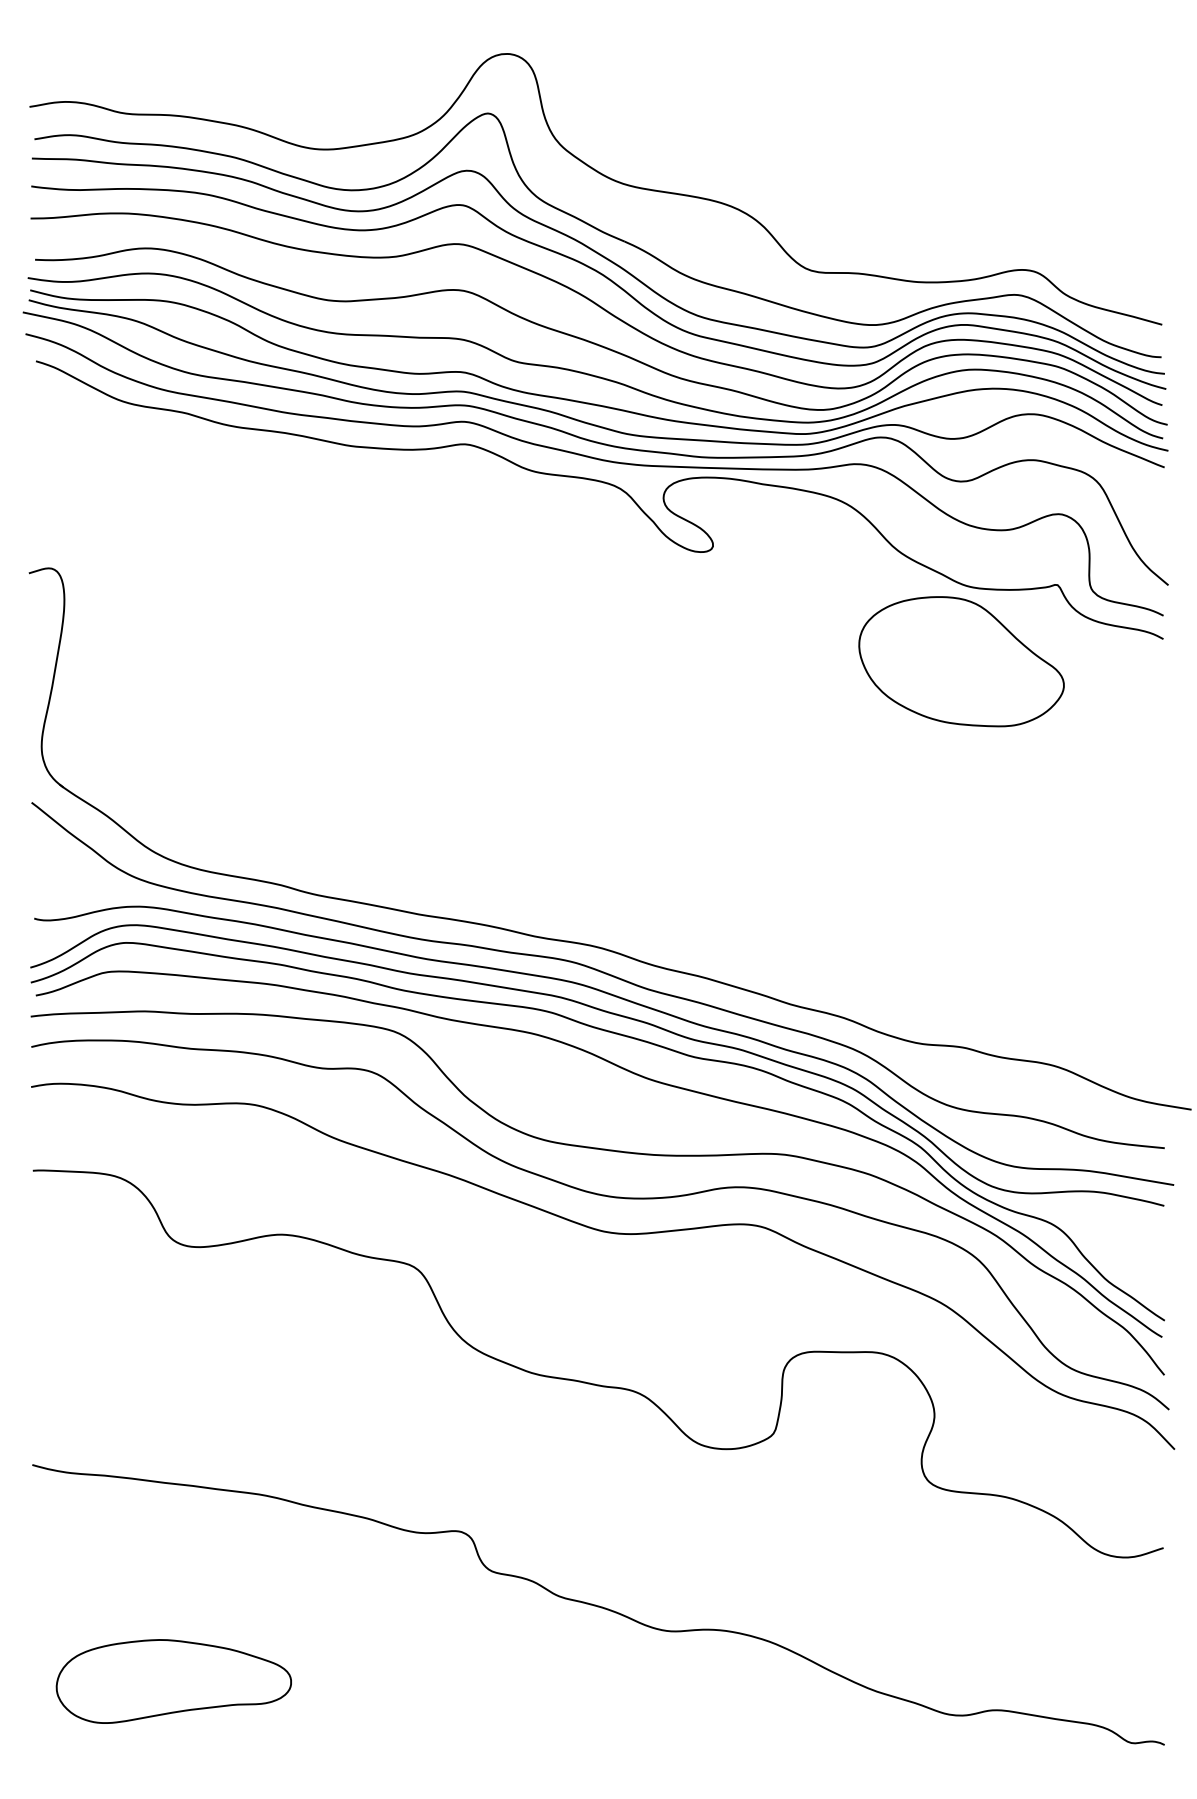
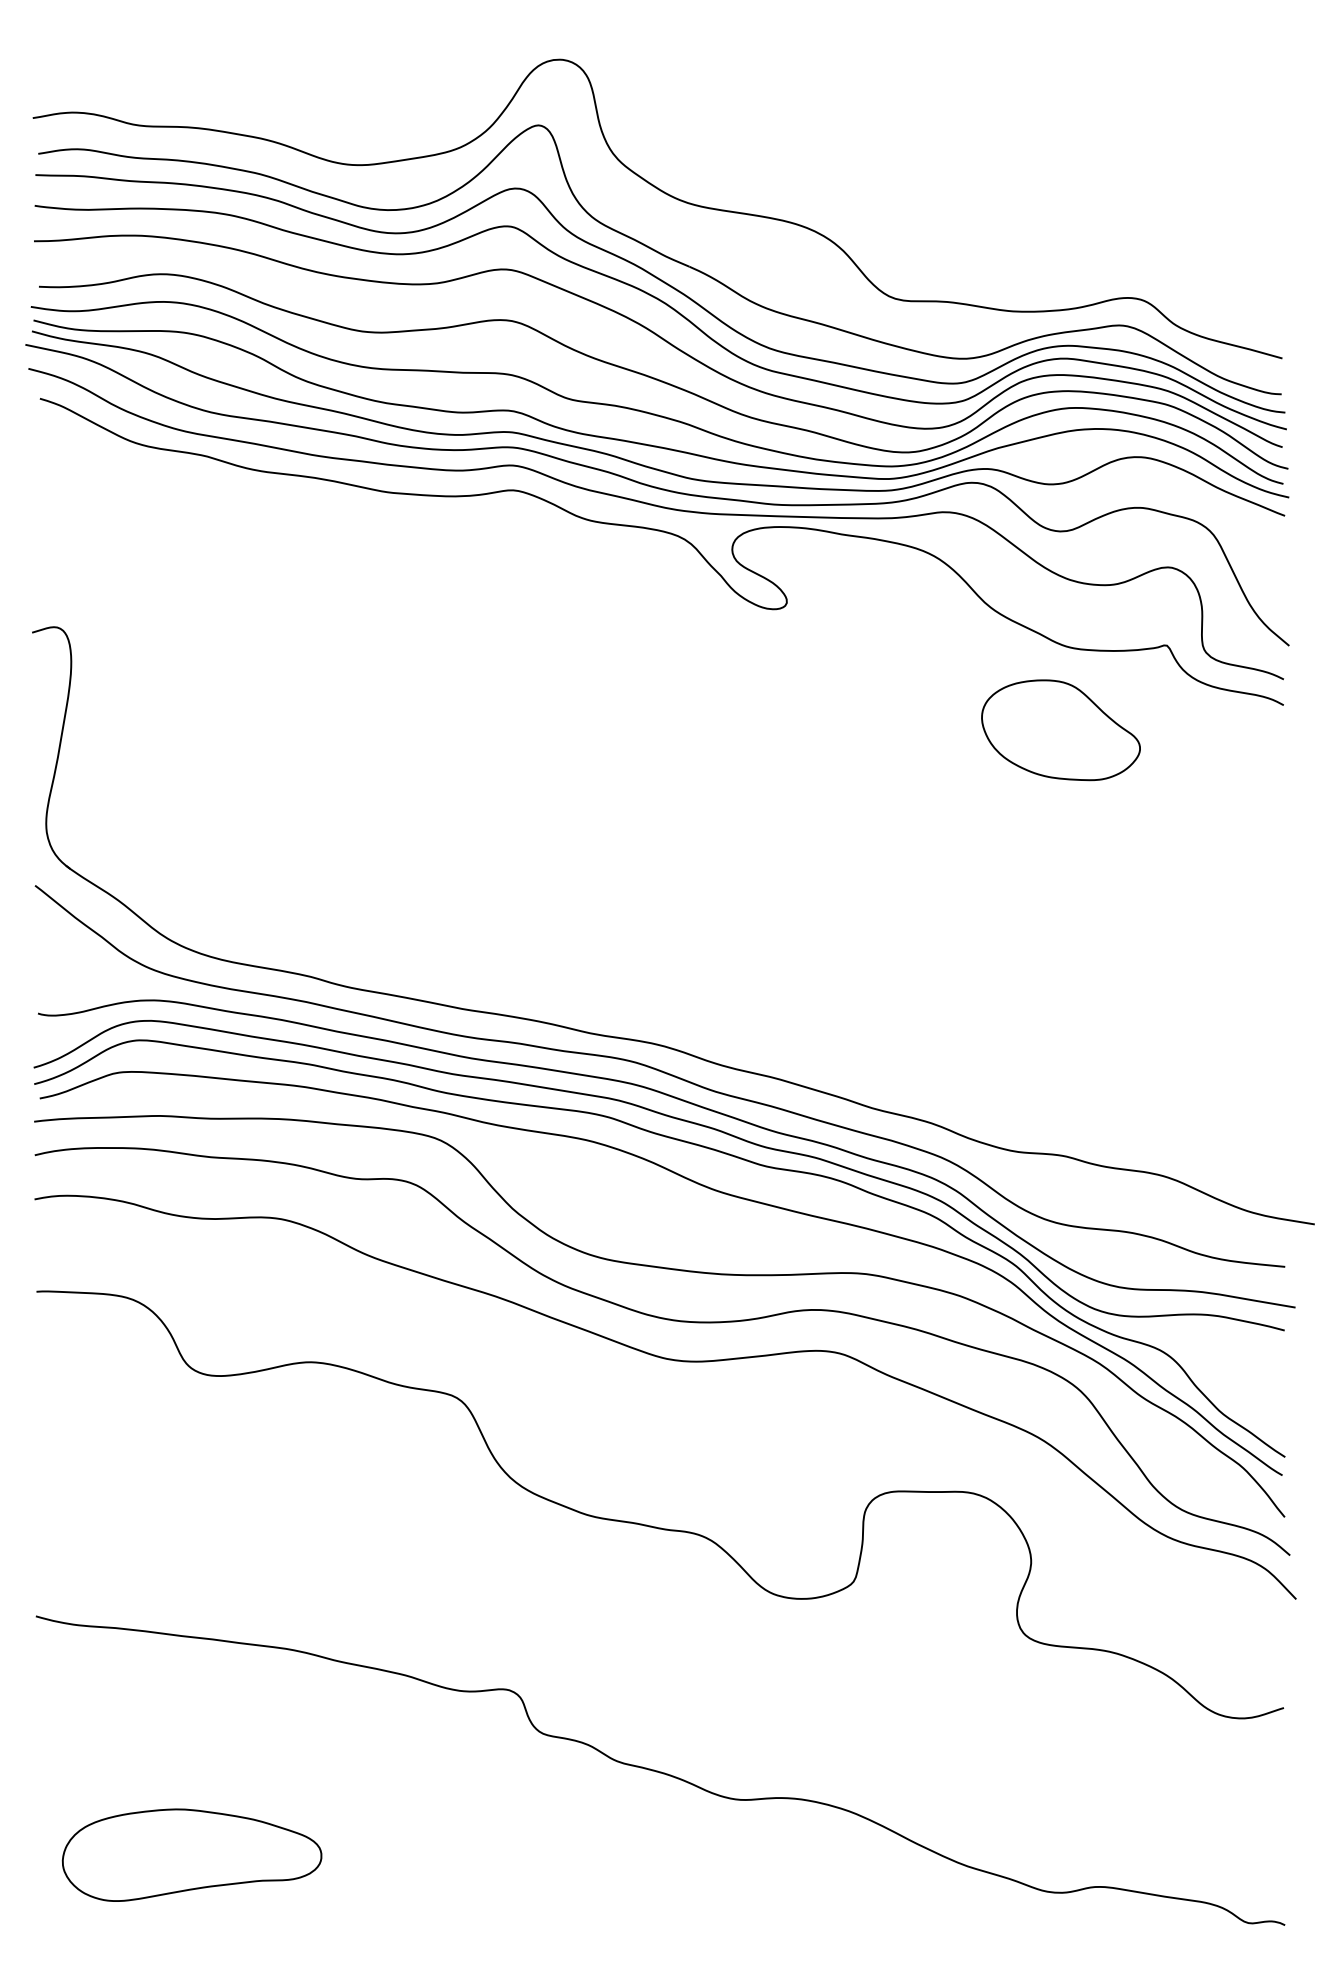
part: (961, 661) -> (1060, 729), size x0.7

